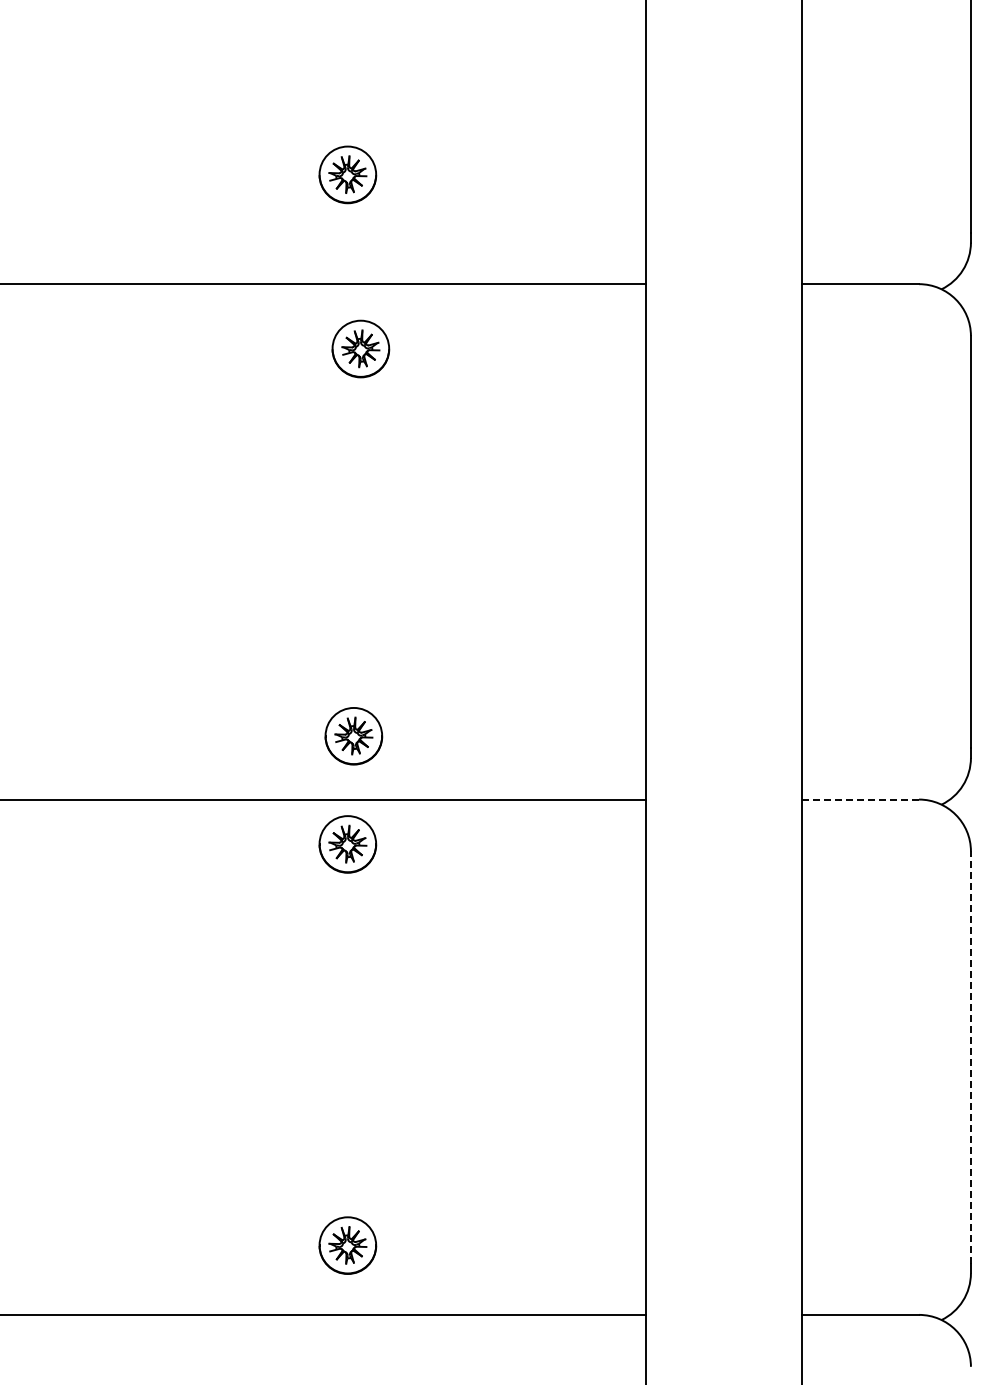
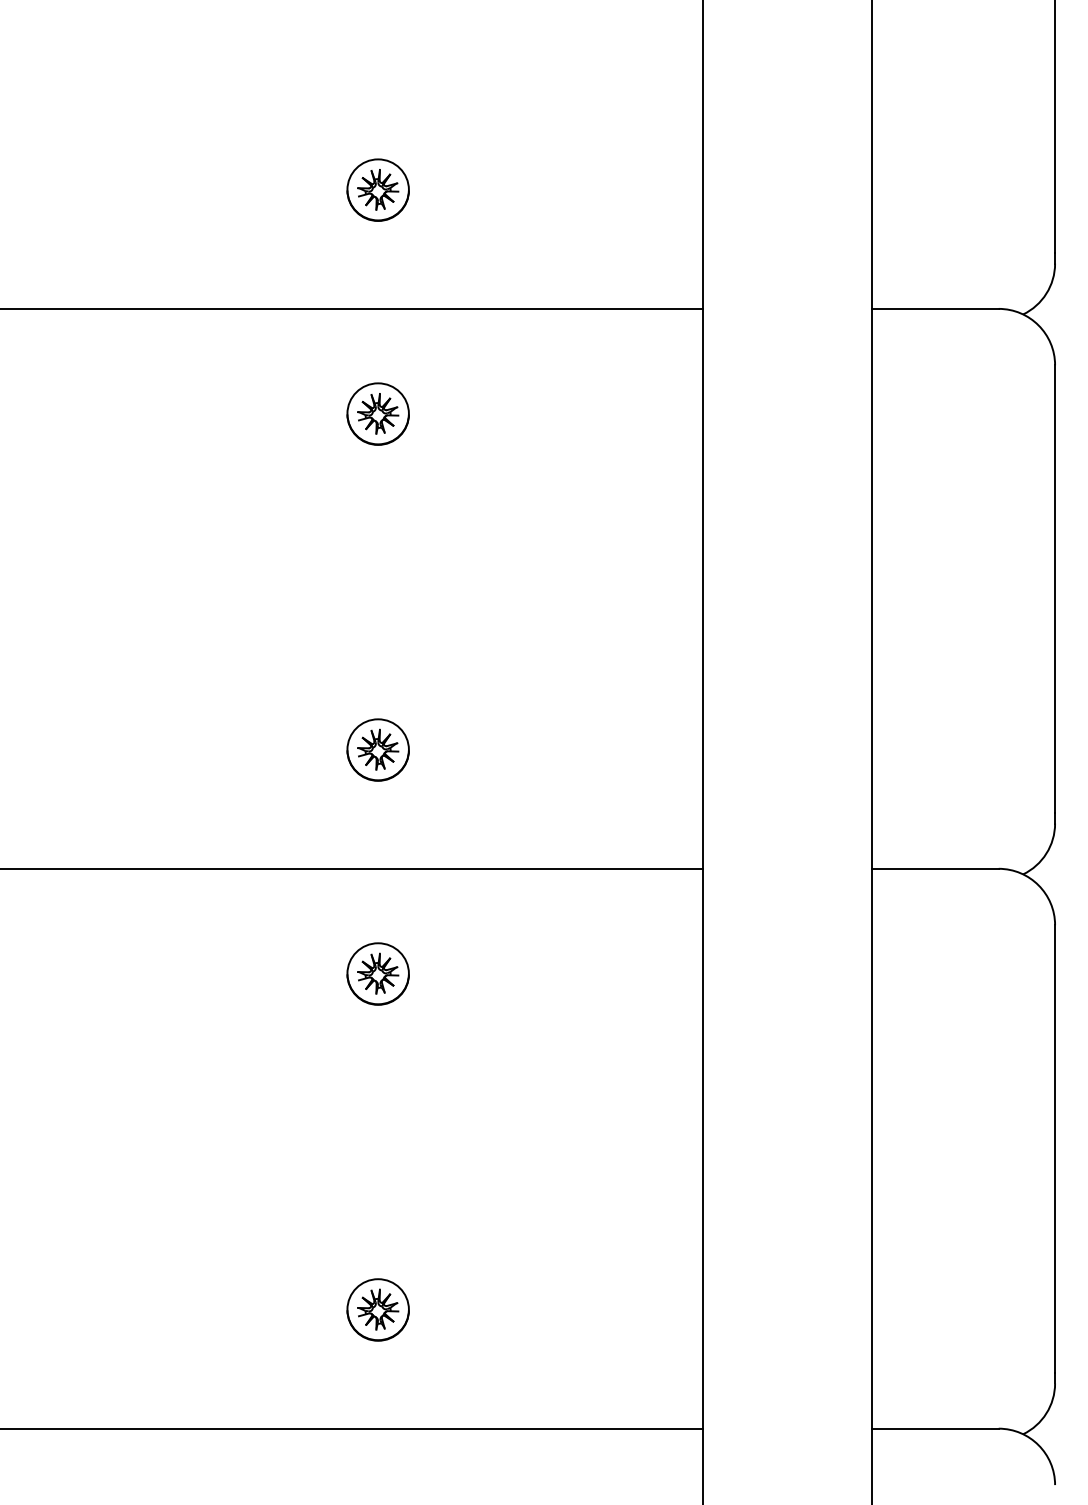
part: (360, 348) -> (377, 413), moved
part: (353, 736) -> (377, 750), moved
line: (860, 799) -> (935, 868), dashed -> solid
part: (347, 844) -> (377, 974), moved
line: (970, 1057) -> (1054, 1149), dashed -> solid
part: (347, 1245) -> (377, 1309), moved

